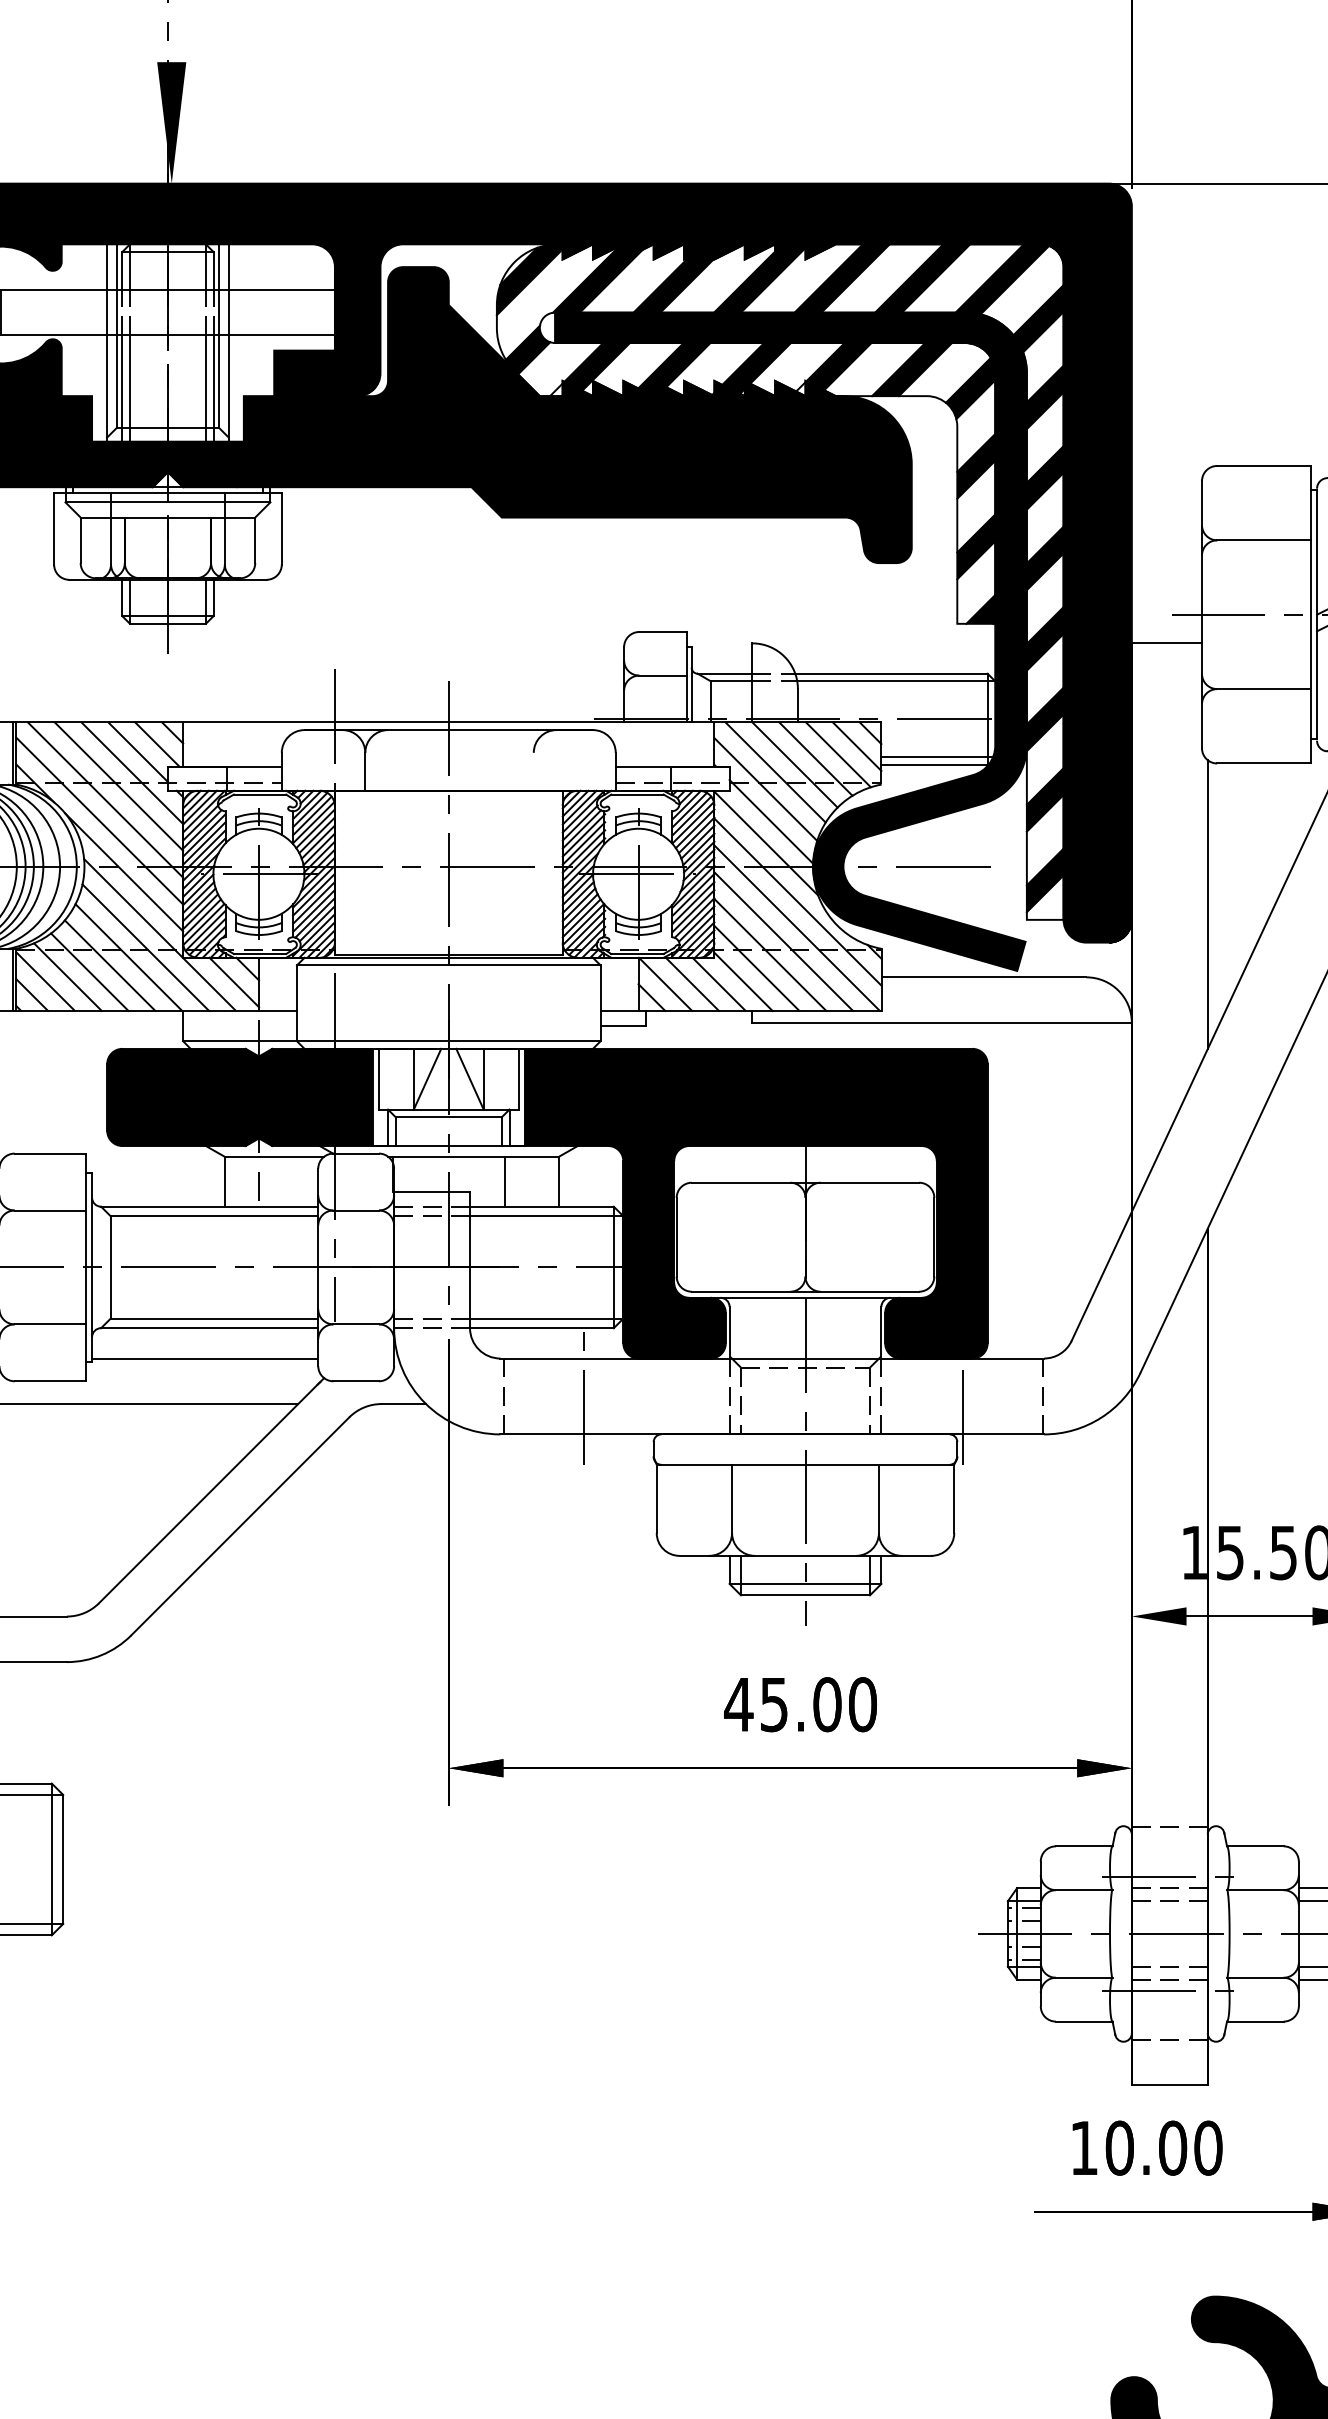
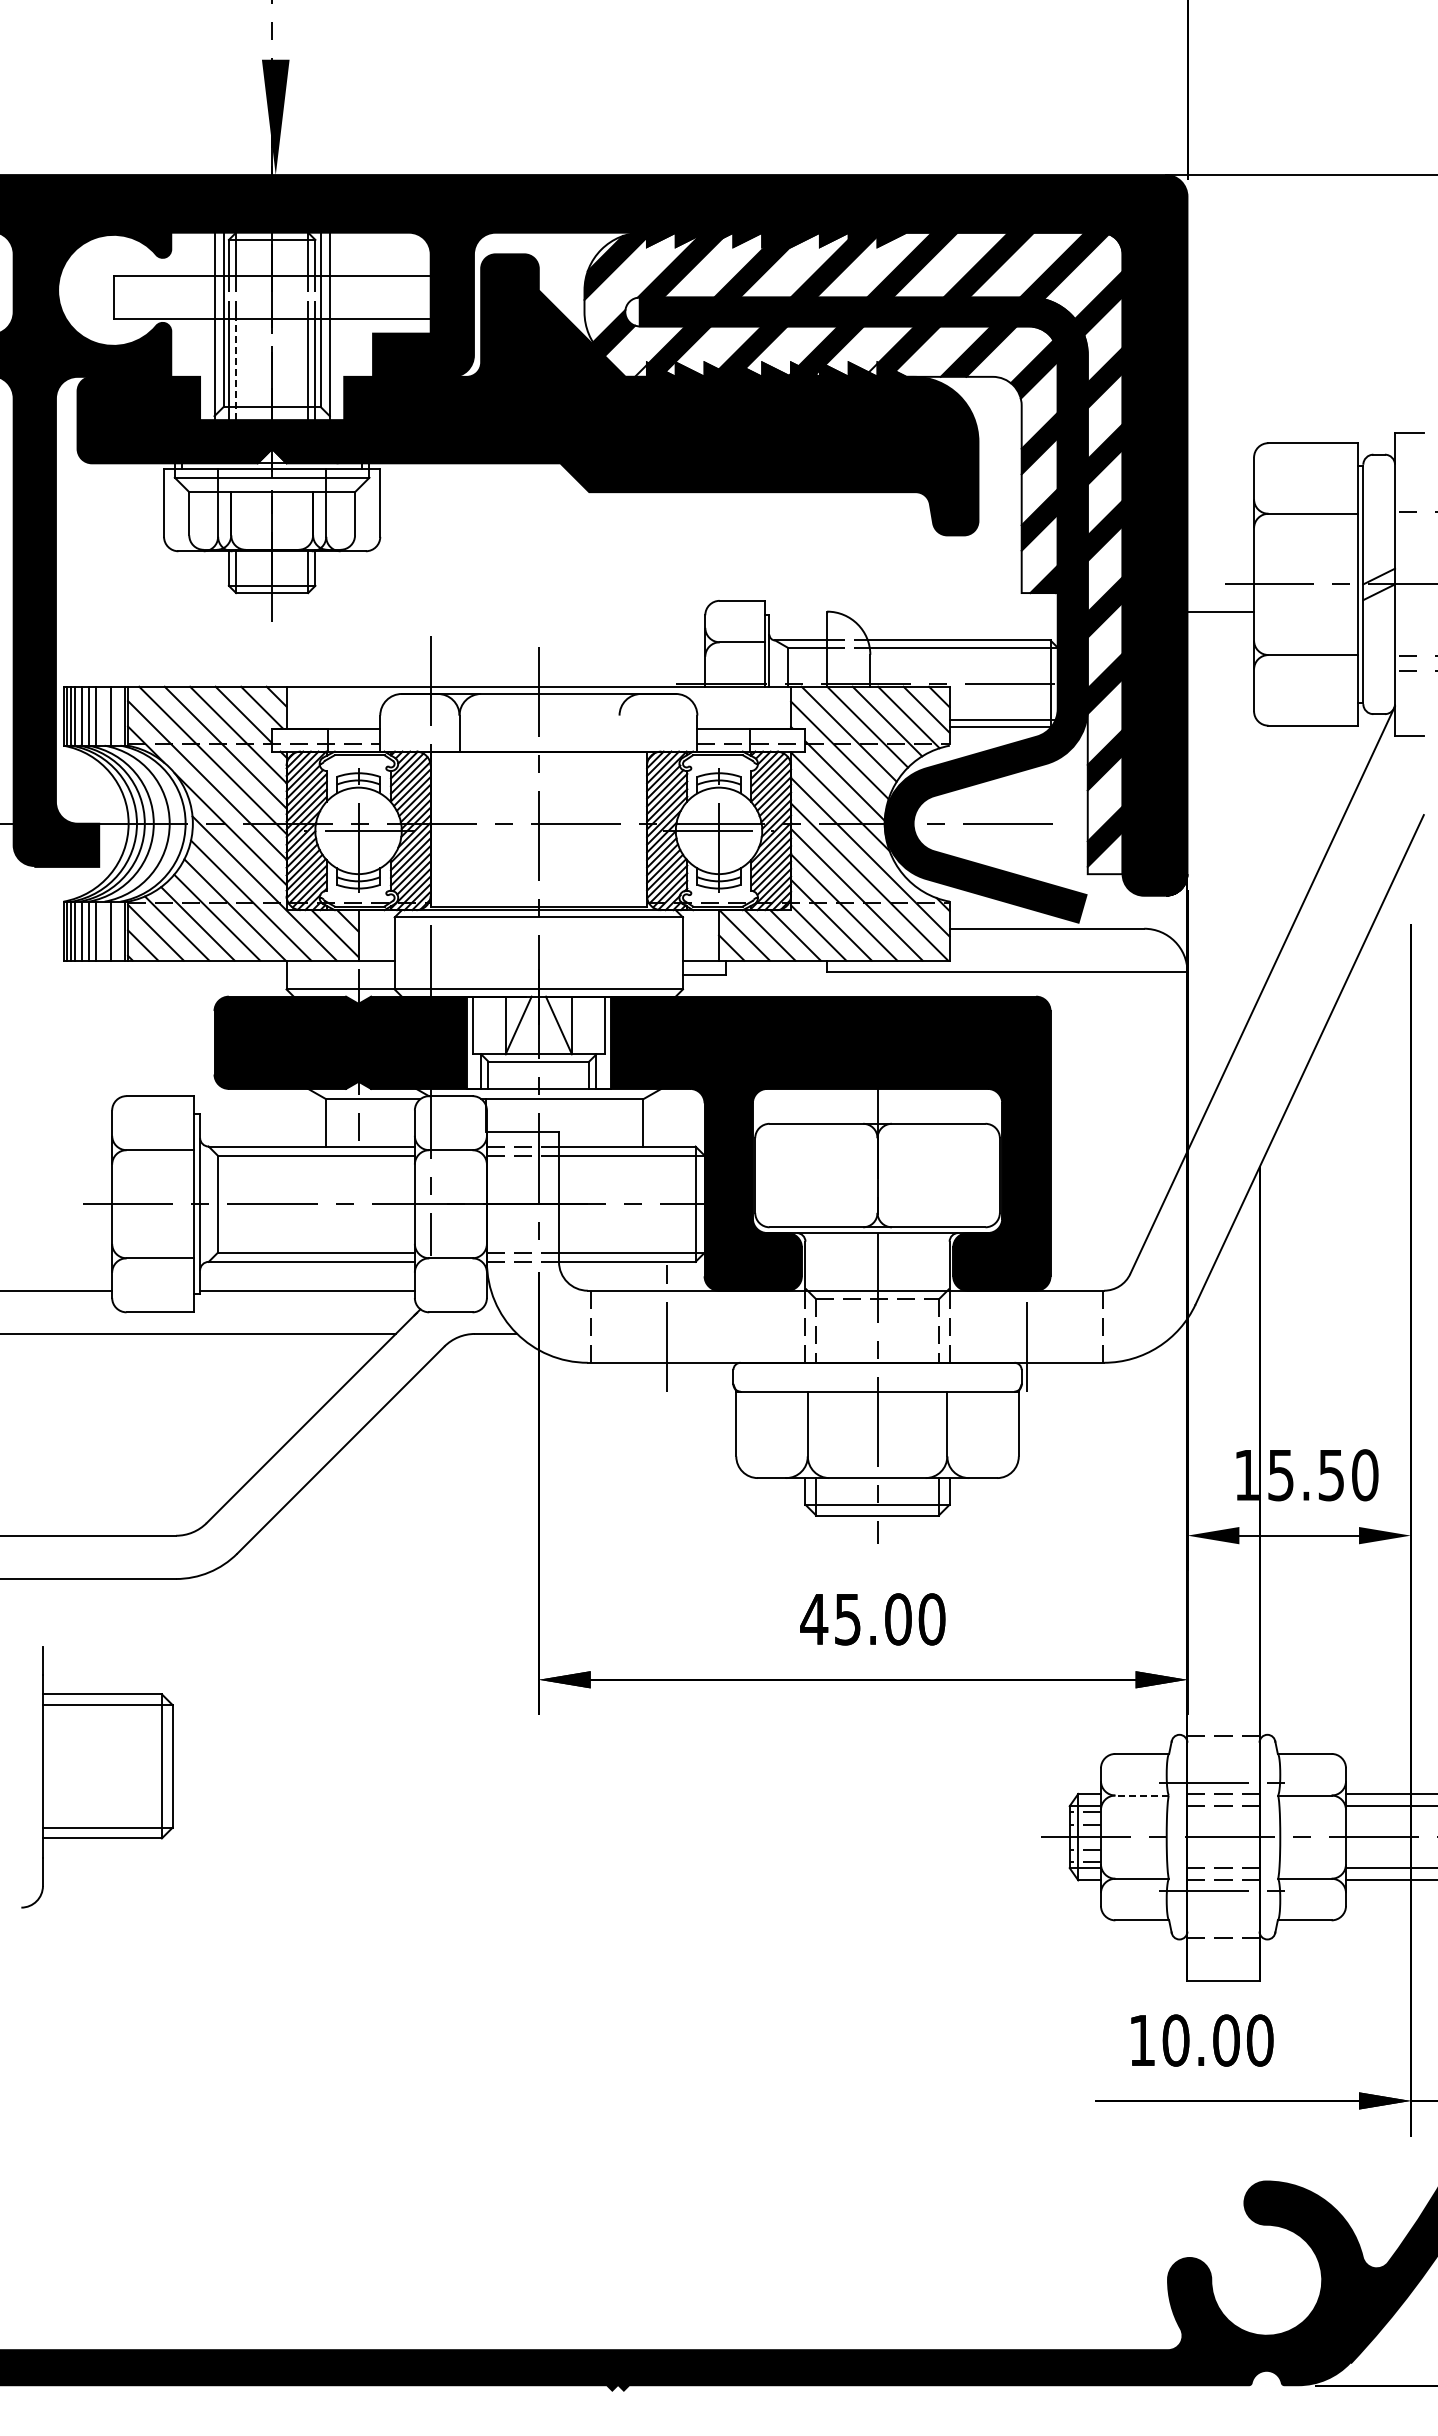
line: (130, 388) -> (236, 369), solid -> dashed
line: (1207, 904) -> (1259, 859), removed
line: (504, 1181) -> (591, 1122), removed
line: (1084, 1890) -> (1142, 1795), solid -> dashed

